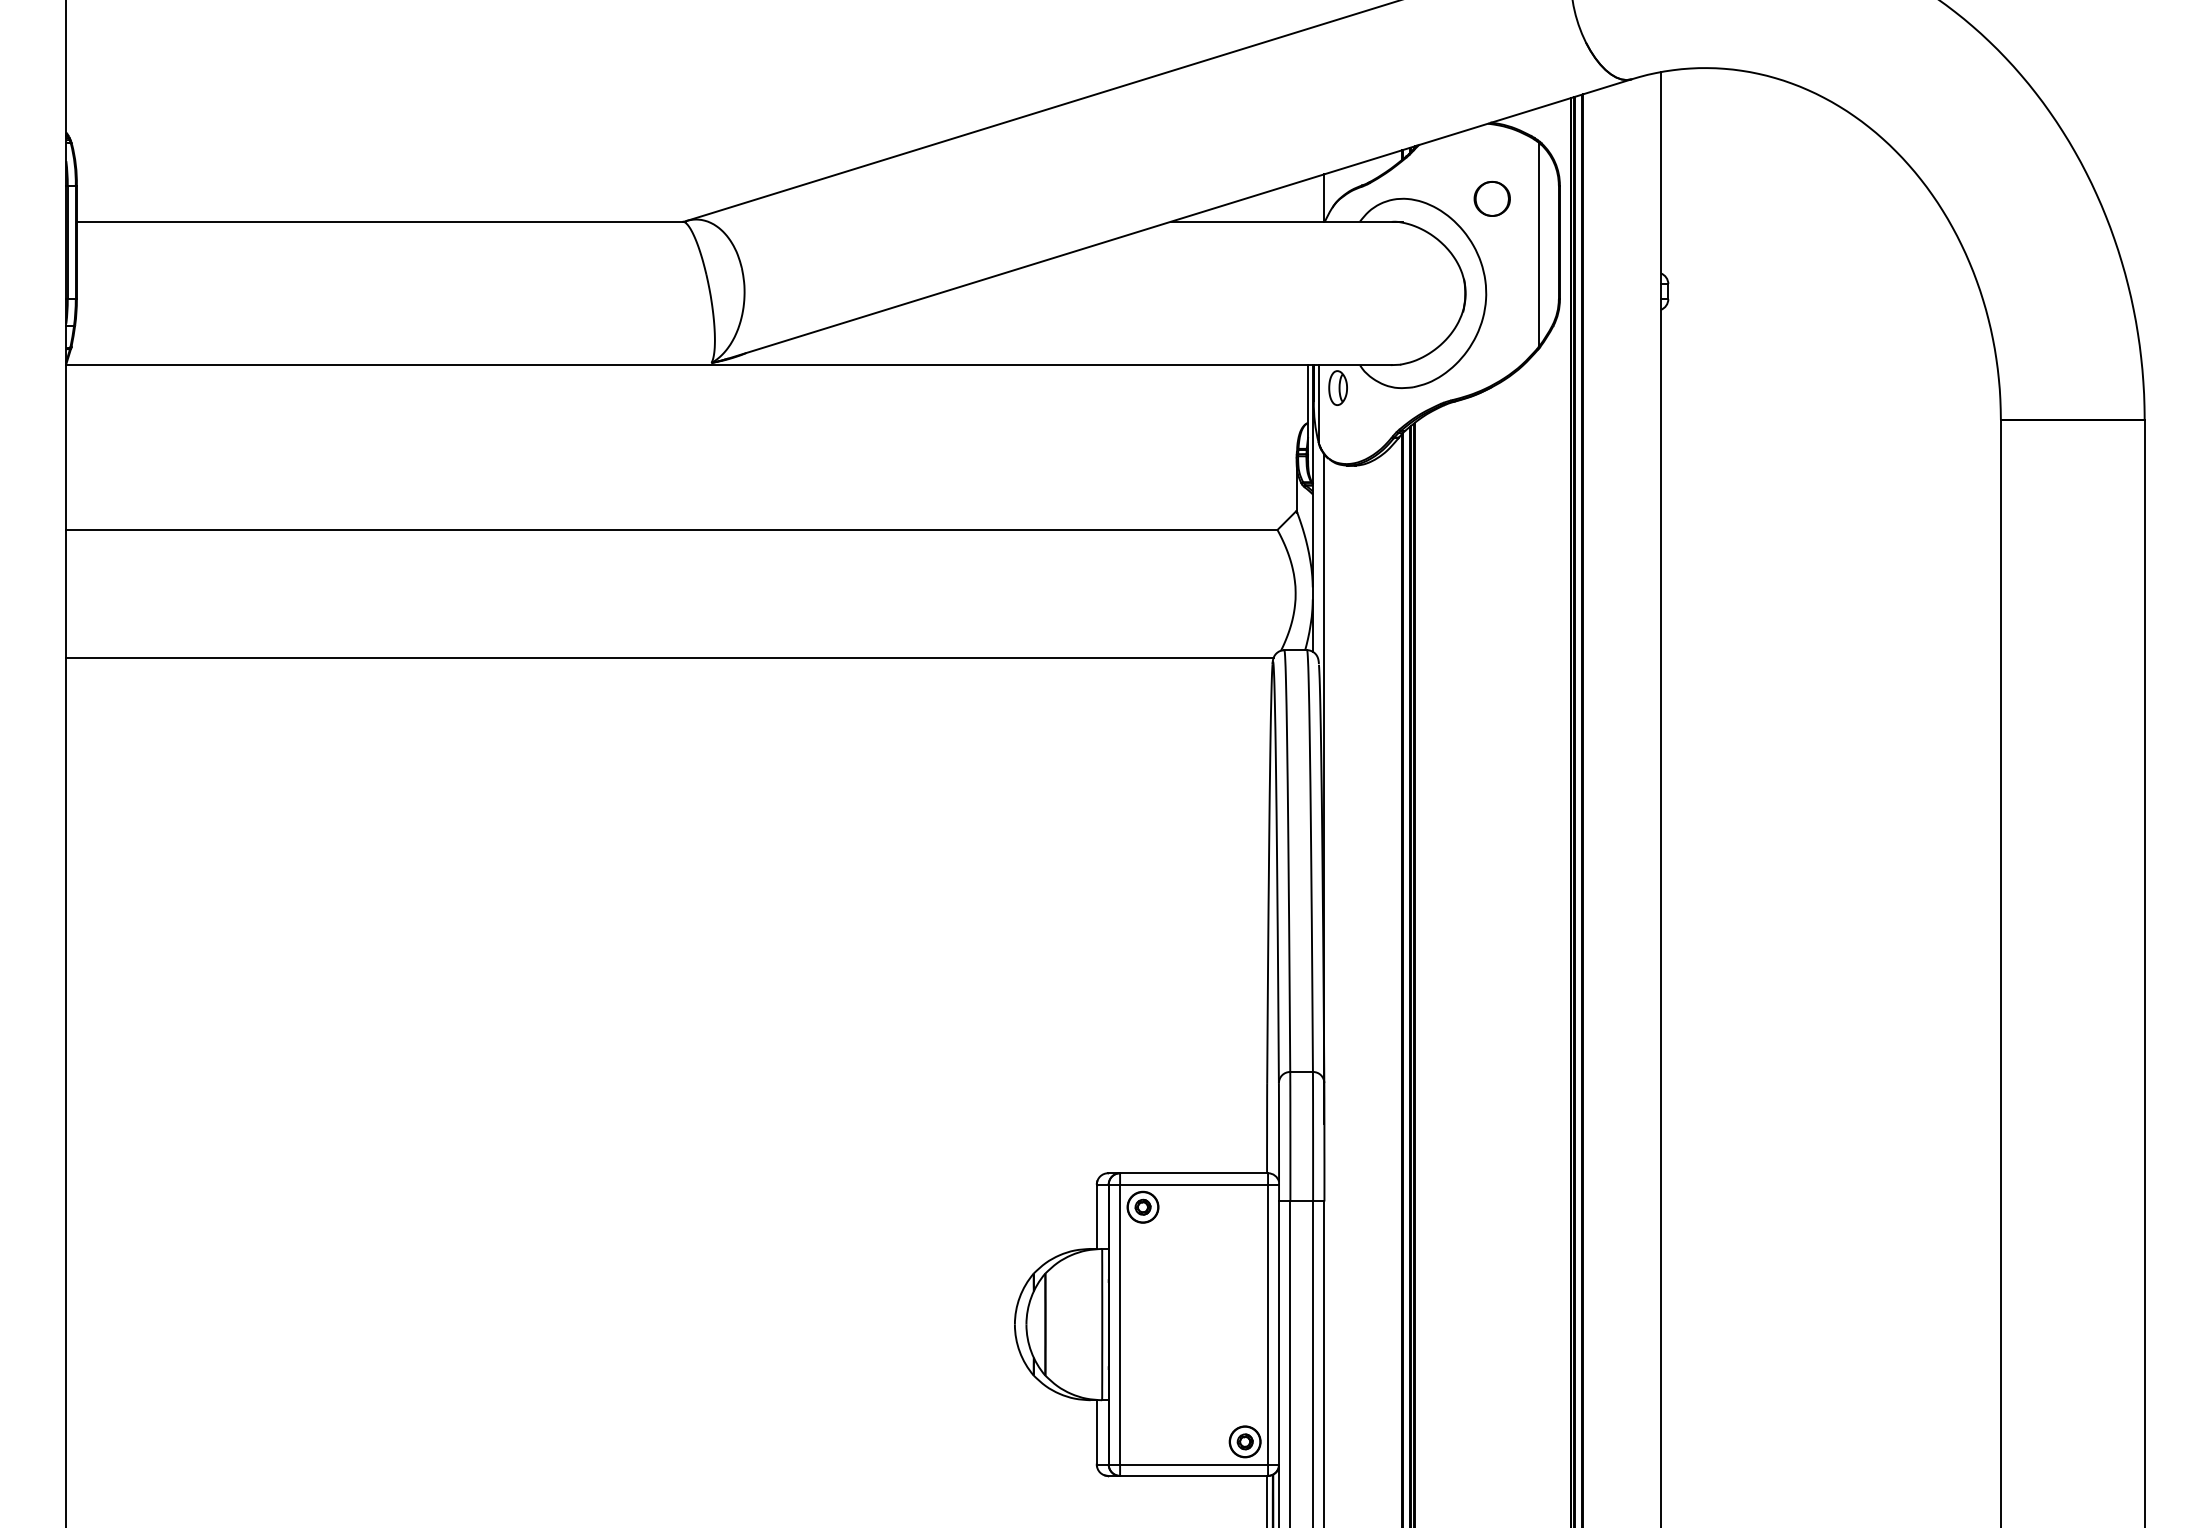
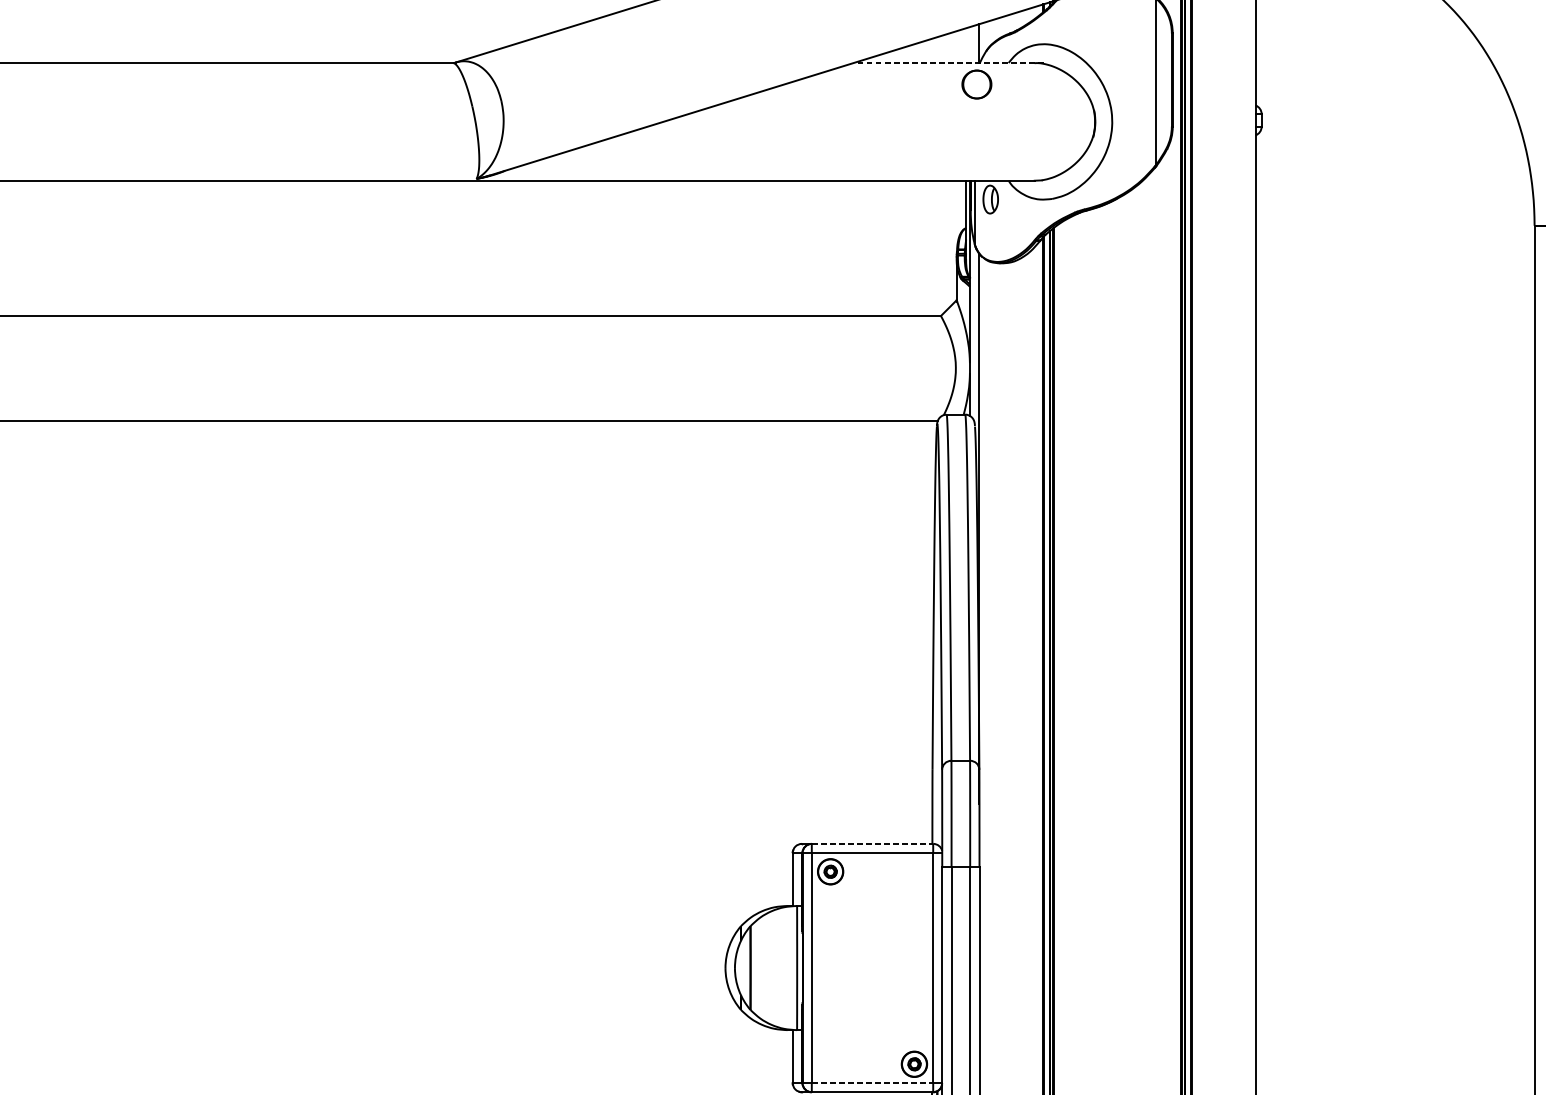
part: (1491, 198) -> (976, 84), moved
line: (1287, 221) -> (949, 62), solid -> dashed
line: (1194, 1173) -> (872, 844), solid -> dashed
line: (1194, 1464) -> (872, 1082), solid -> dashed

